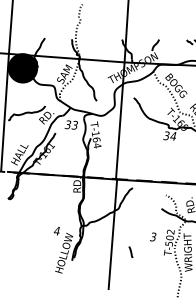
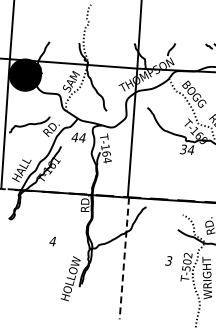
text: (71, 124) -> (78, 137), 33 -> 44
text: (56, 231) -> (52, 241), moved
line: (112, 234) -> (124, 258), solid -> dashed
curve: (130, 252) -> (143, 277), removed

